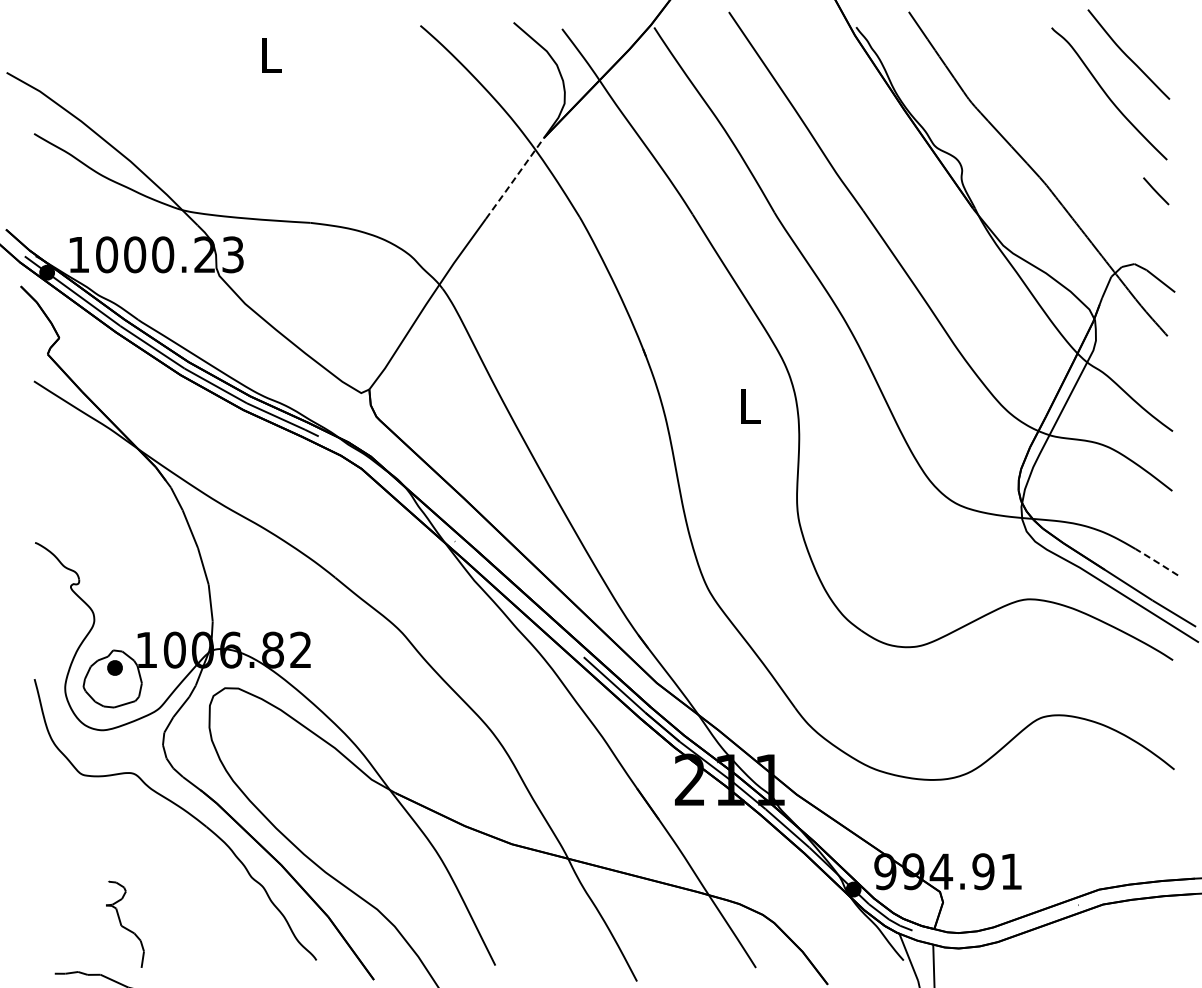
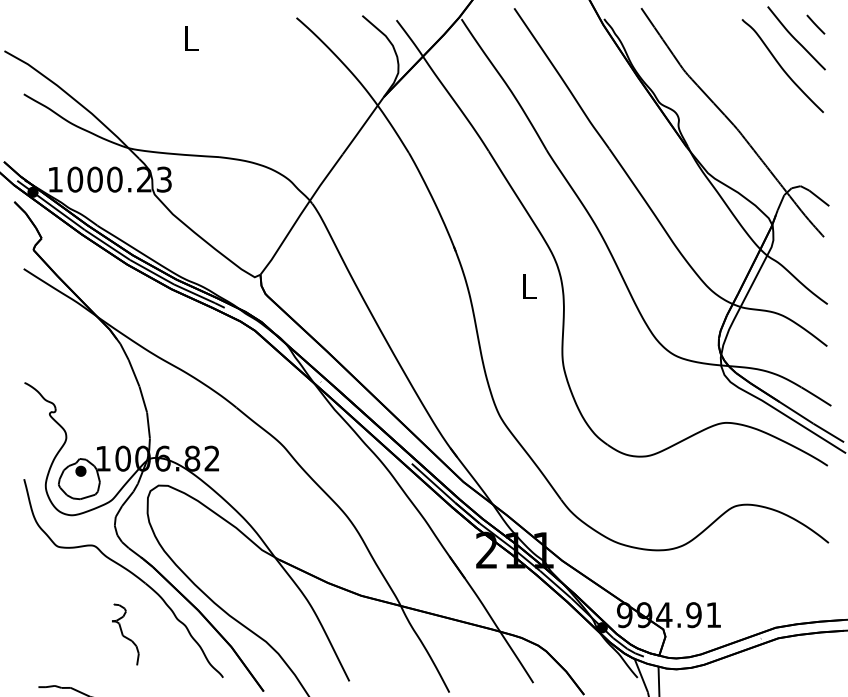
line: (514, 179) -> (362, 126), dashed -> solid
line: (1156, 191) -> (816, 24), moved
line: (1156, 561) -> (816, 396), dashed -> solid
curve: (124, 926) -> (125, 636), moved

